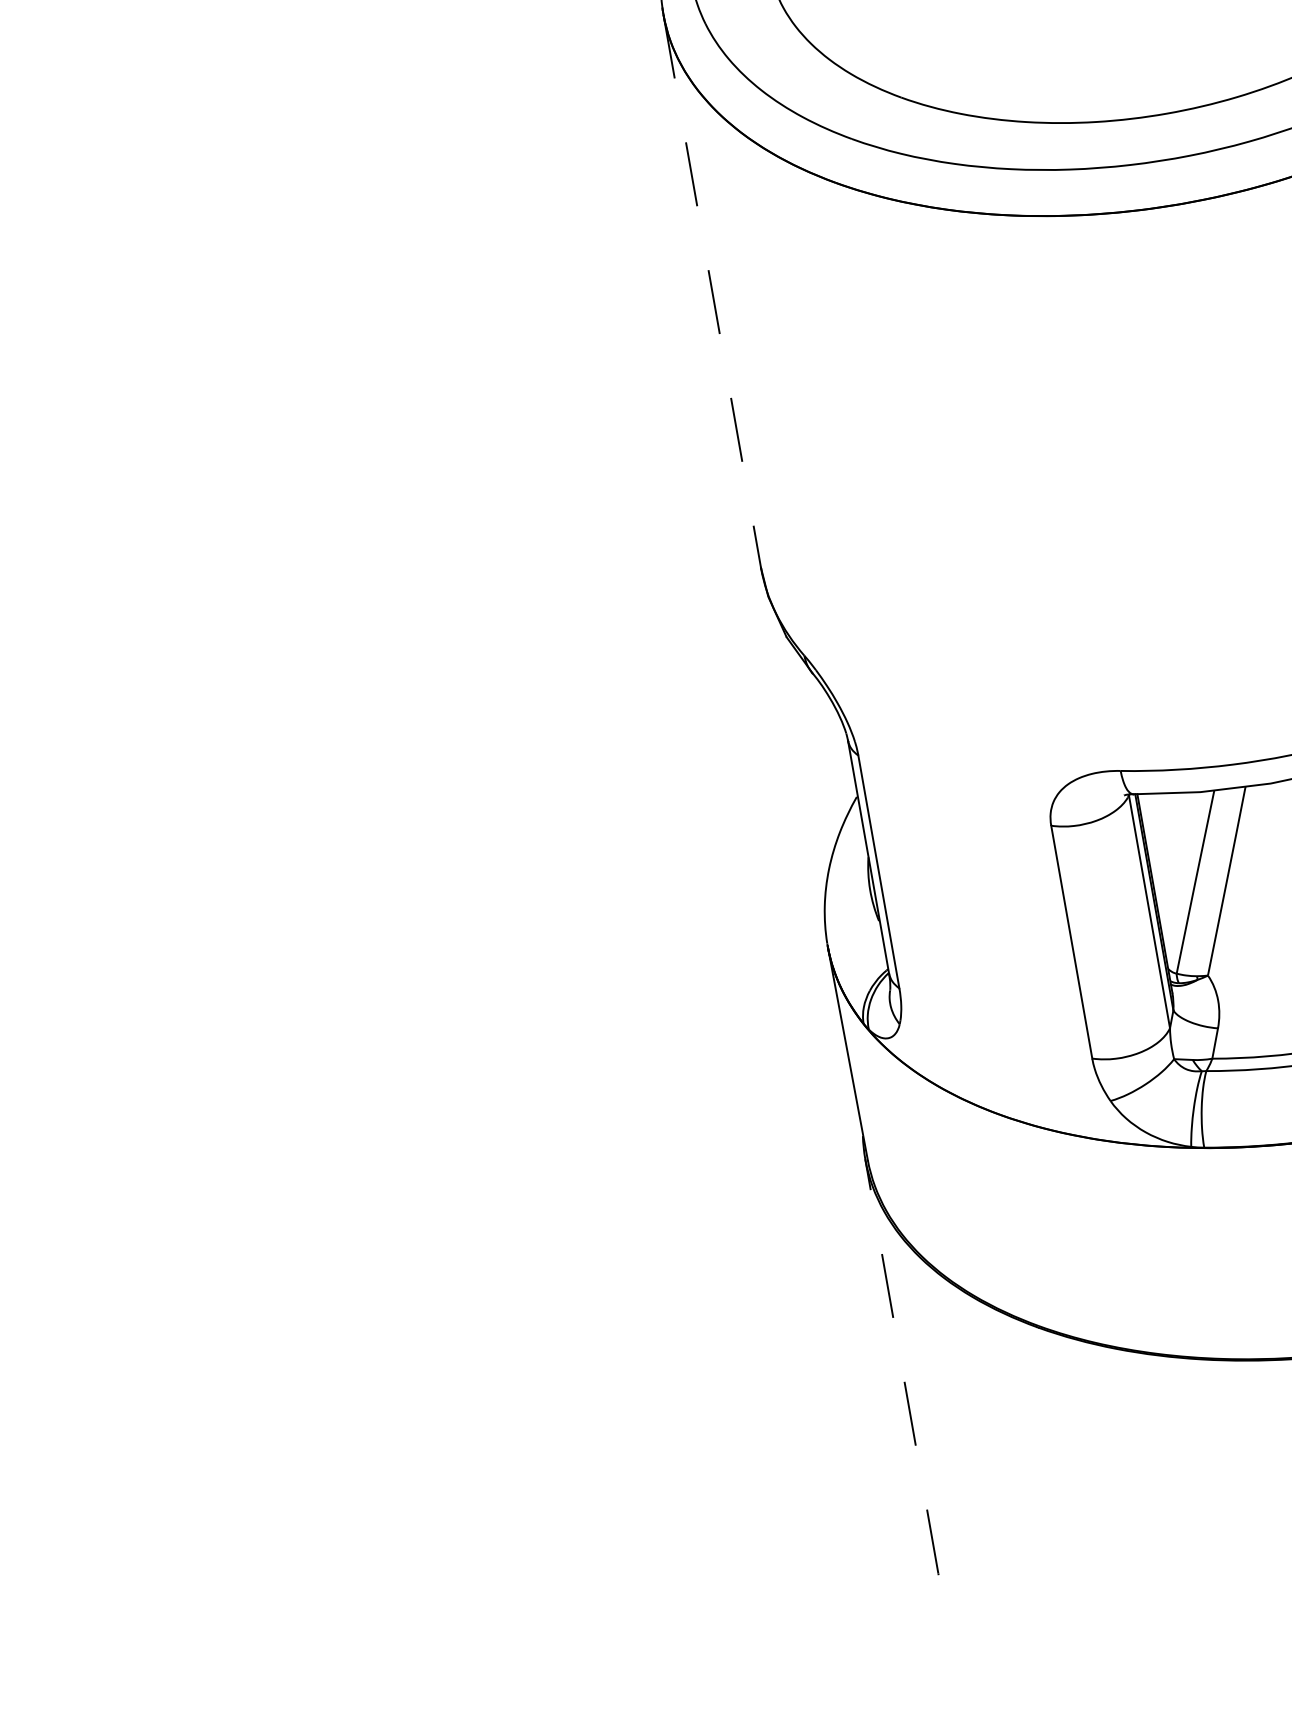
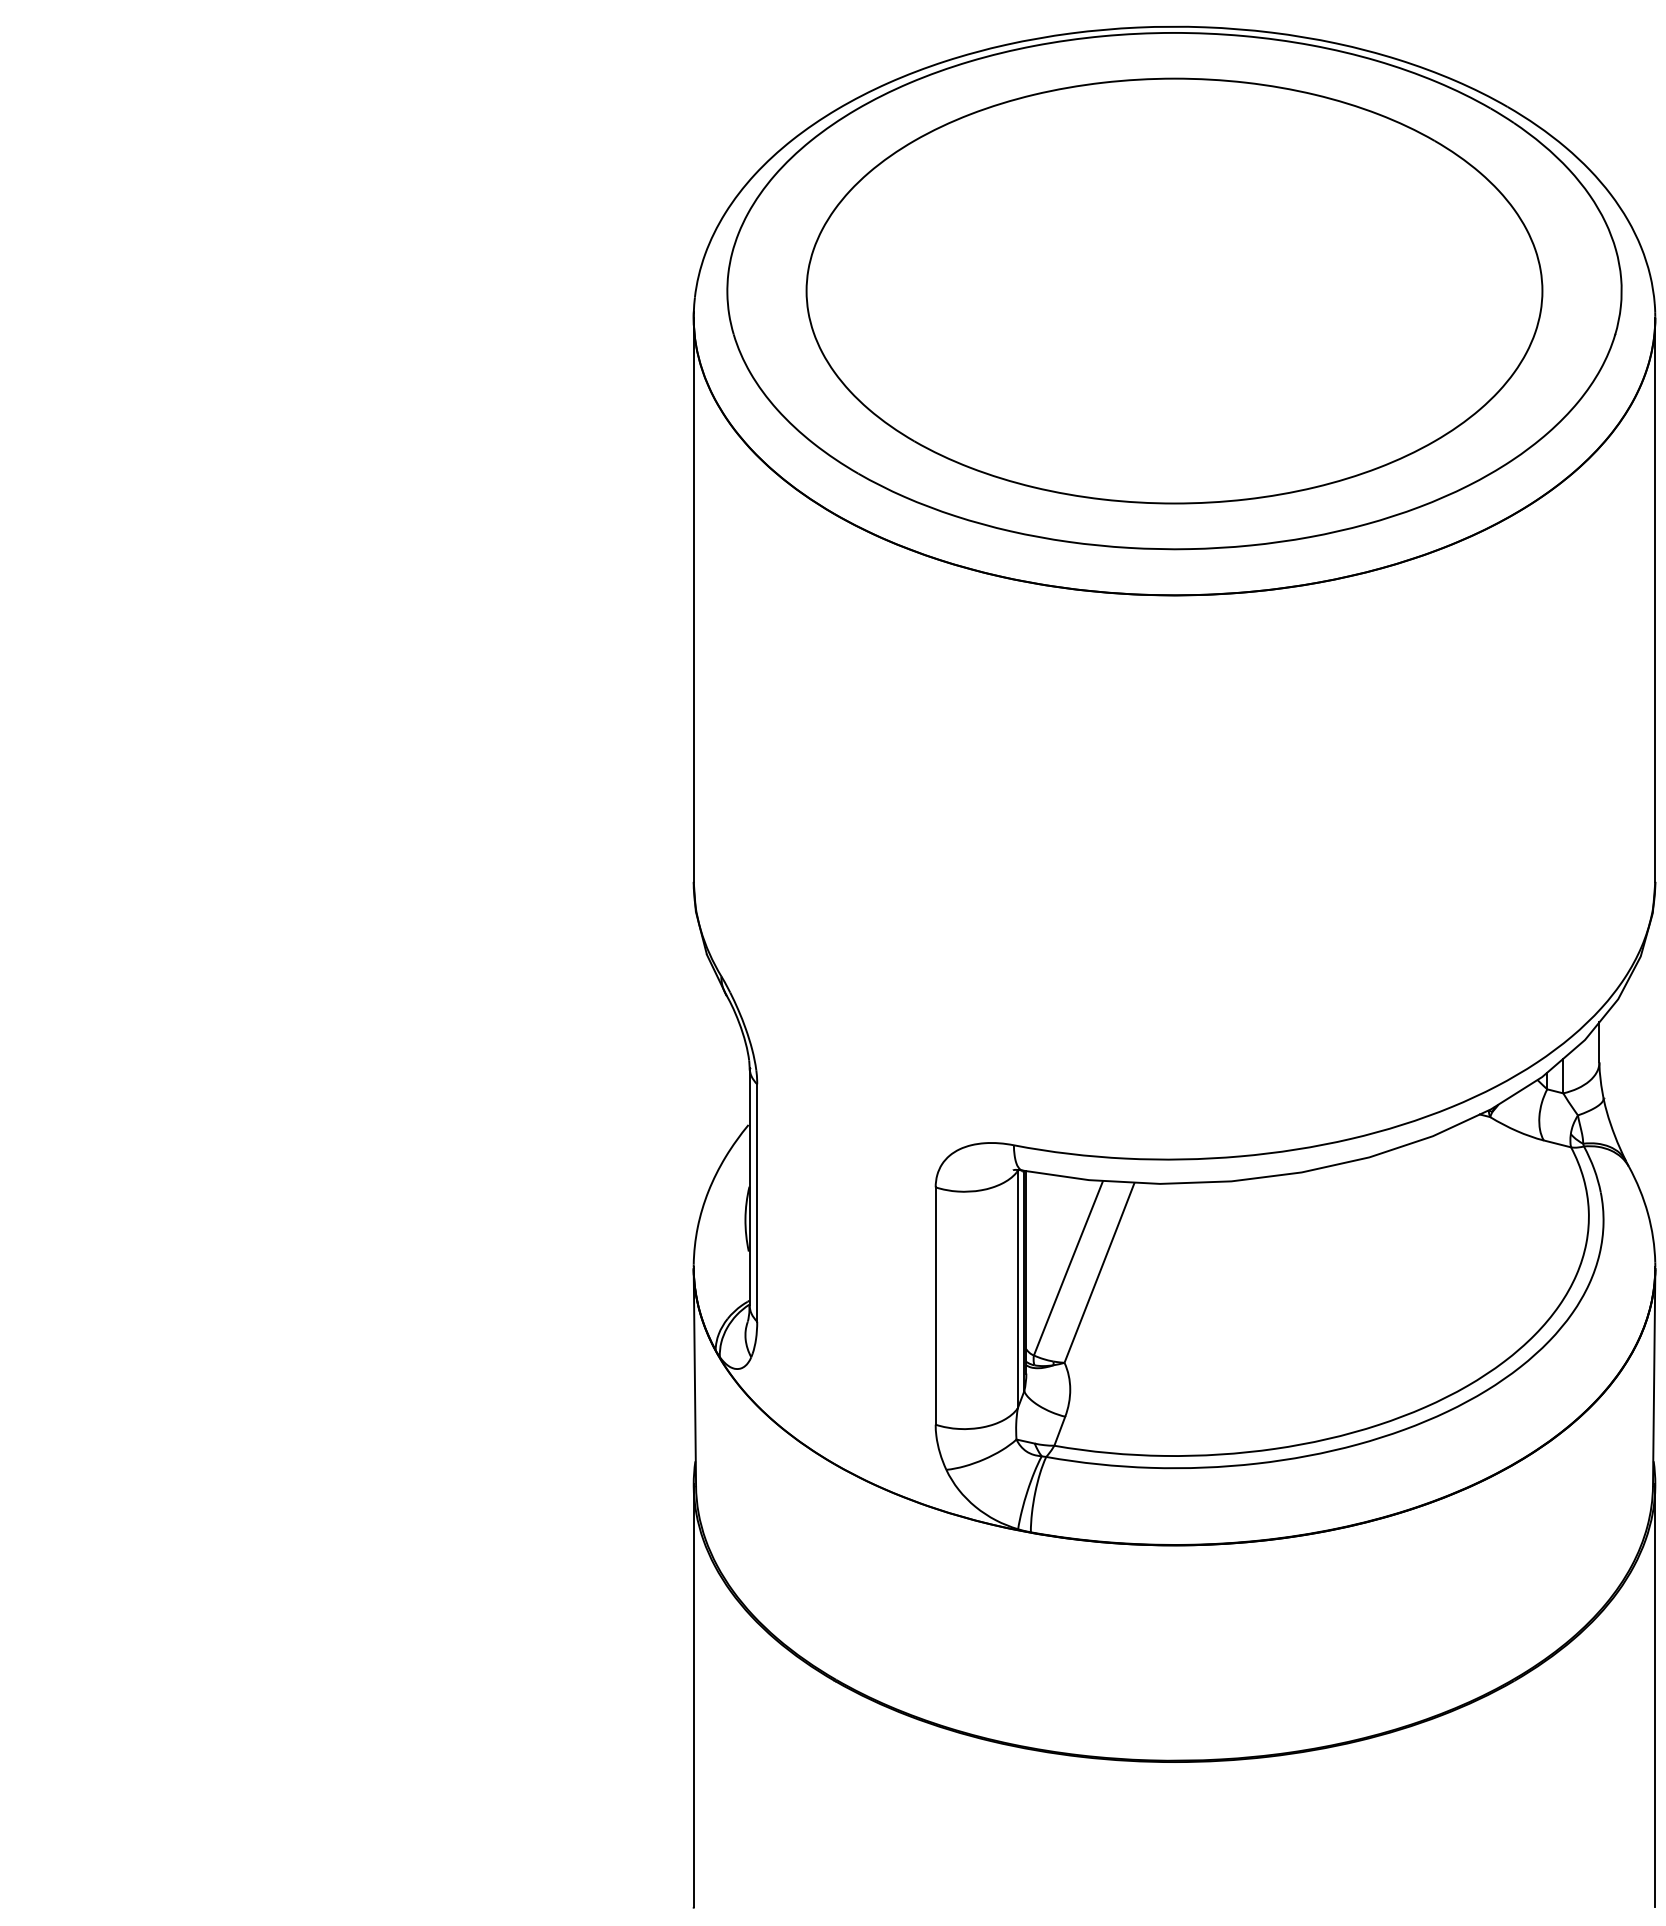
line: (712, 291) -> (693, 600), dashed -> solid
line: (901, 1366) -> (693, 1695), dashed -> solid

